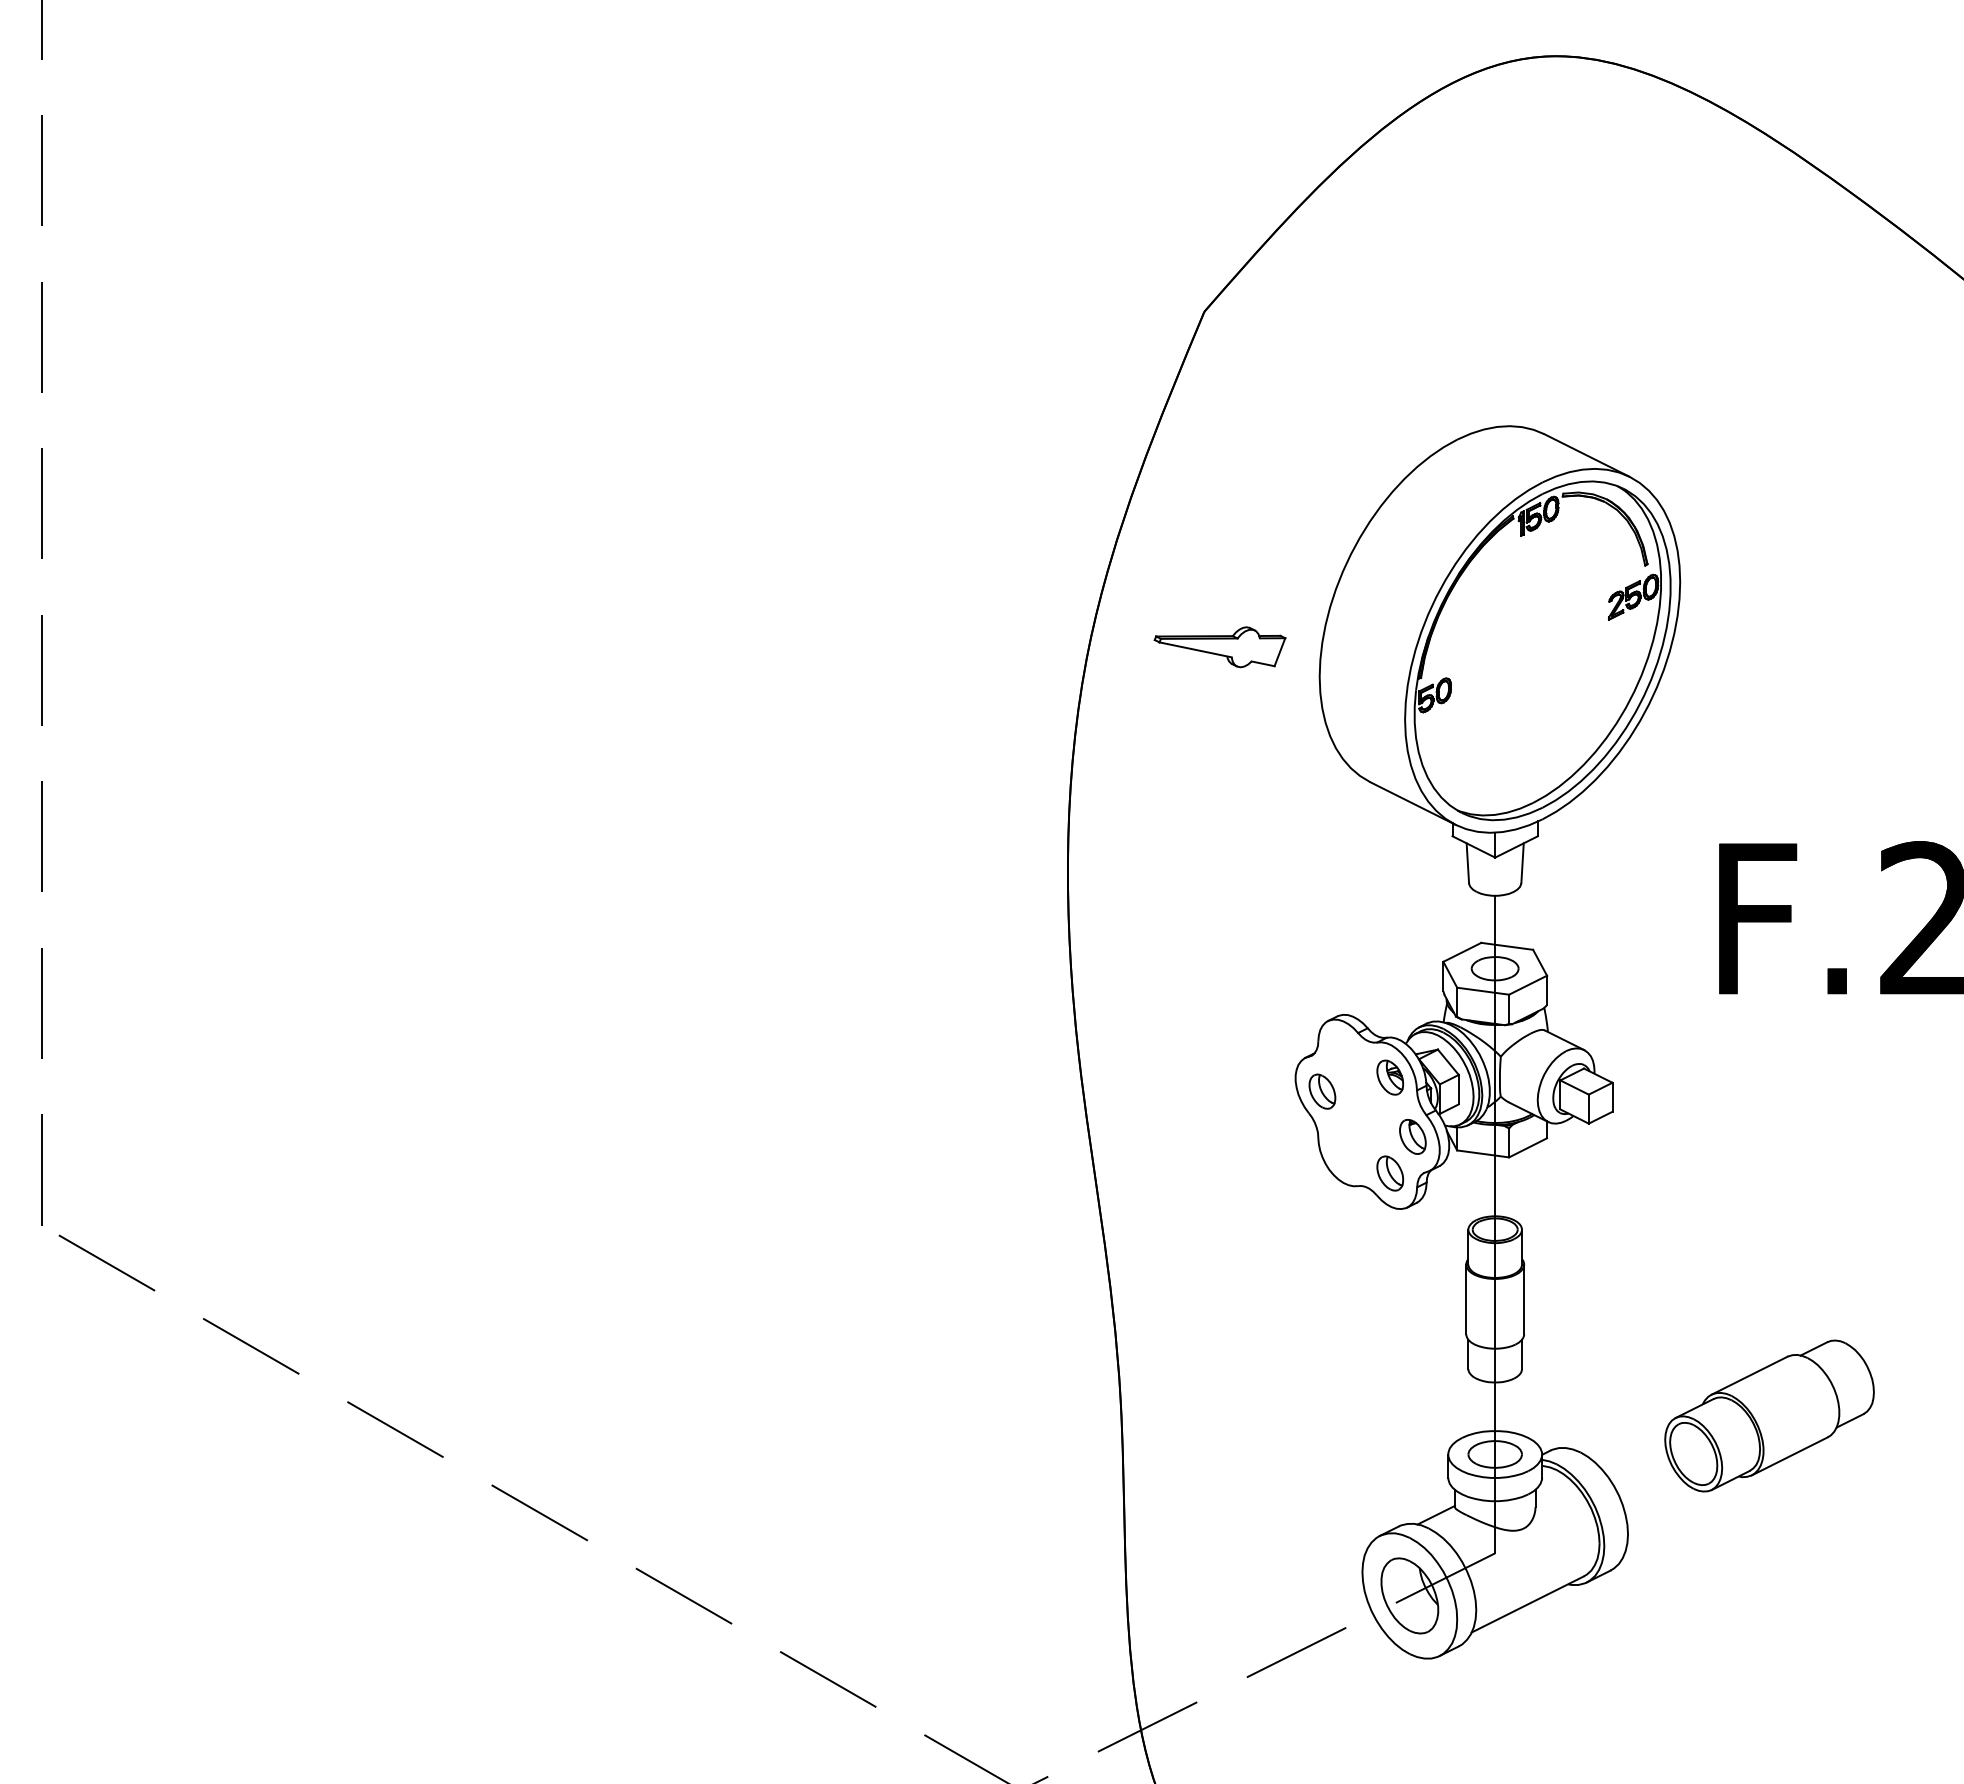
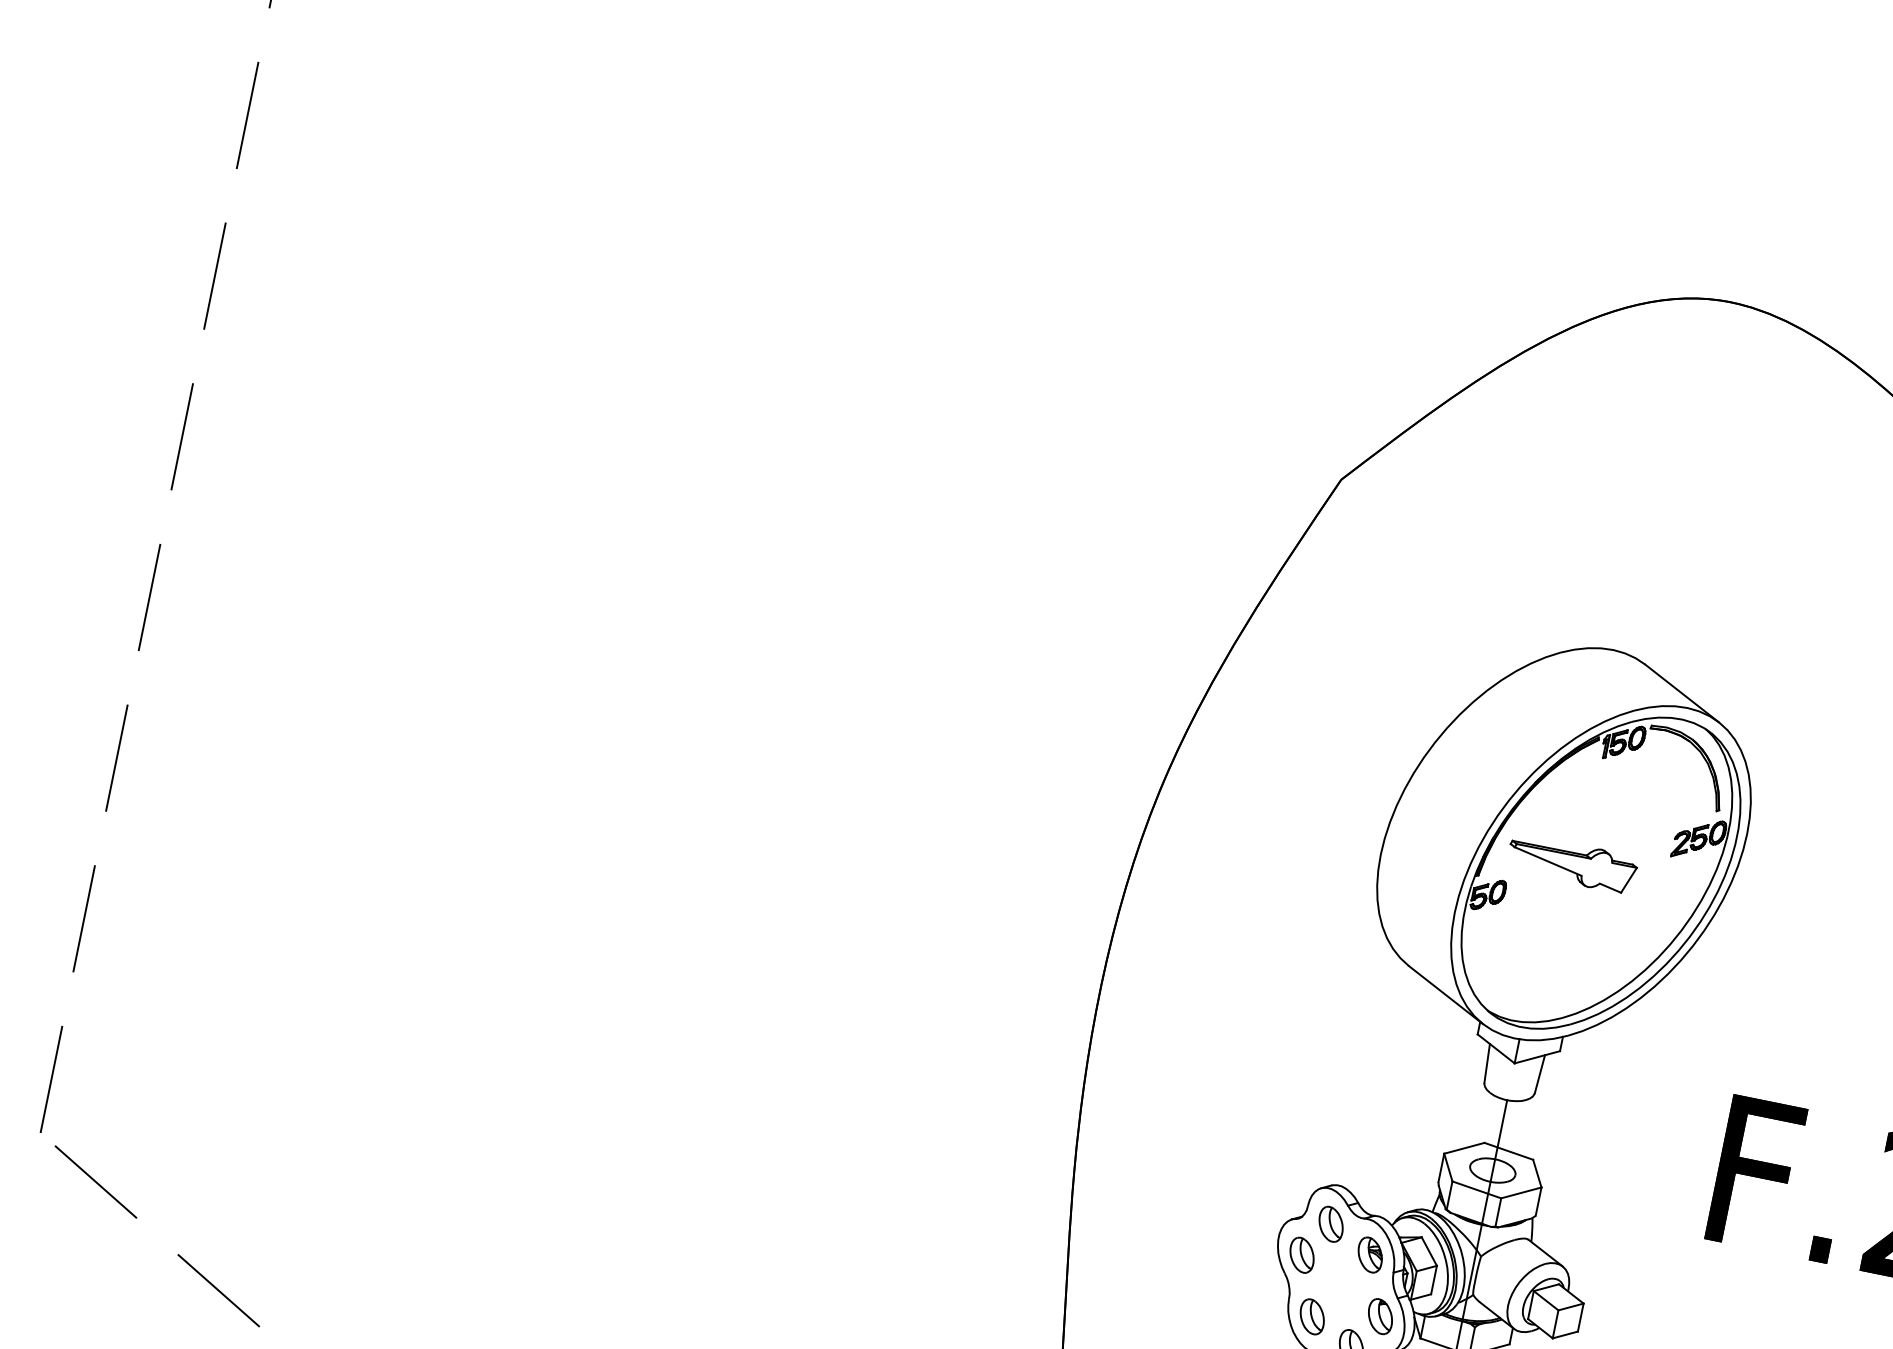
part: (1219, 647) -> (1571, 863), moved
part: (1344, 1054) -> (1330, 1223), added
part: (1344, 1150) -> (1311, 1316), added

